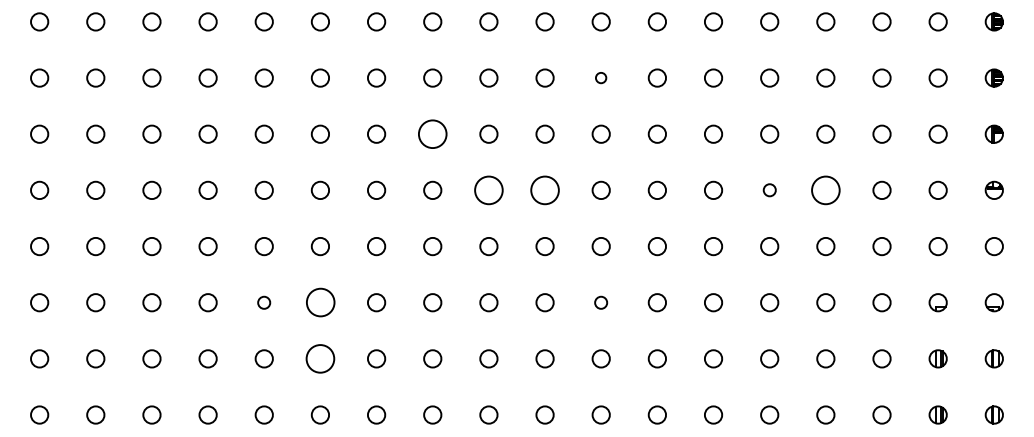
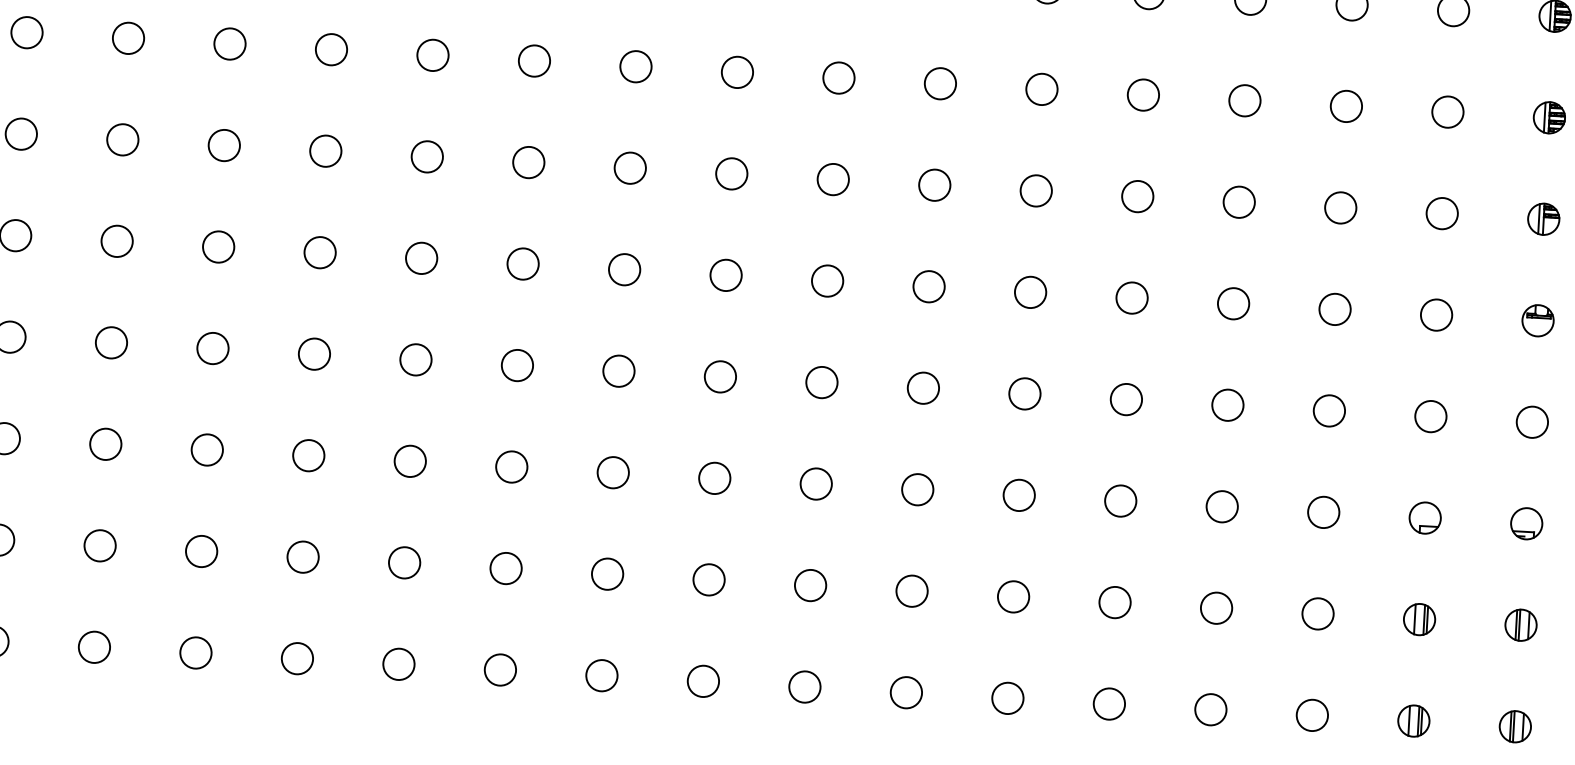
circle: (600, 77) -> (837, 76), size x1.67
circle: (432, 133) -> (528, 161), size x0.62
circle: (769, 189) -> (1131, 296), size x1.43
circle: (488, 190) -> (623, 269), size x0.62
circle: (544, 190) -> (725, 275), size x0.62
circle: (825, 190) -> (1232, 303), size x0.62
circle: (263, 302) -> (205, 449), size x1.43
circle: (319, 302) -> (307, 455), size x0.62
circle: (600, 302) -> (814, 483), size x1.43
circle: (320, 358) -> (303, 556), size x0.62

